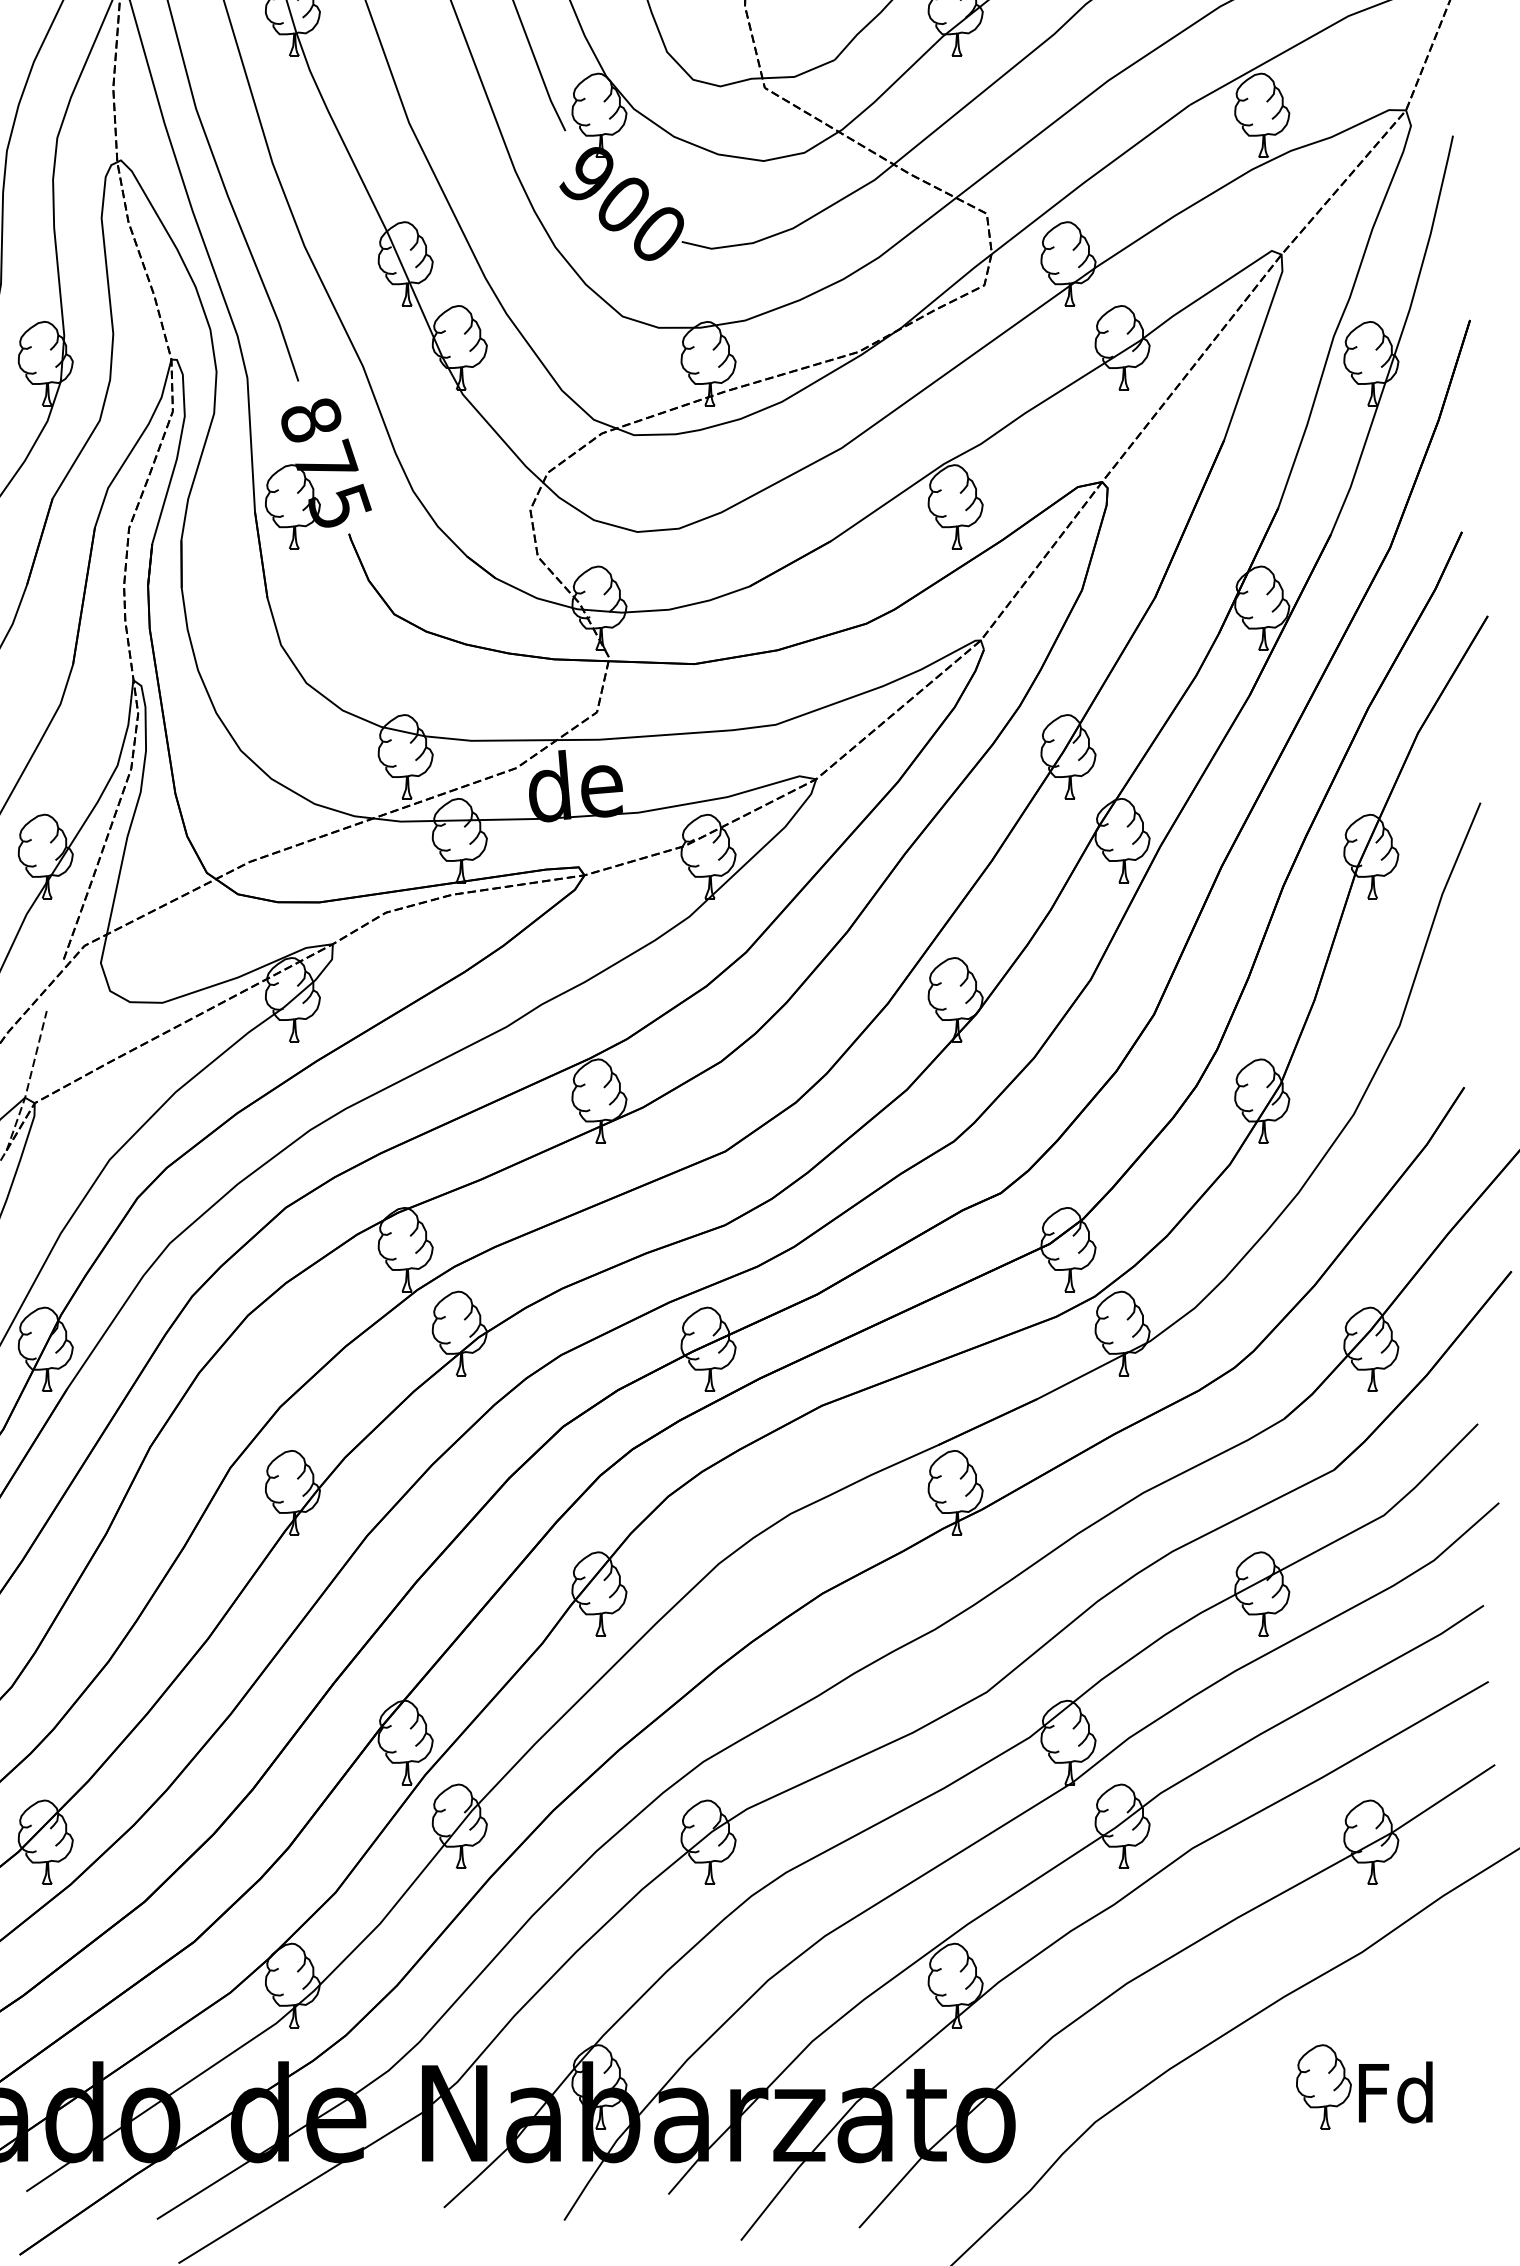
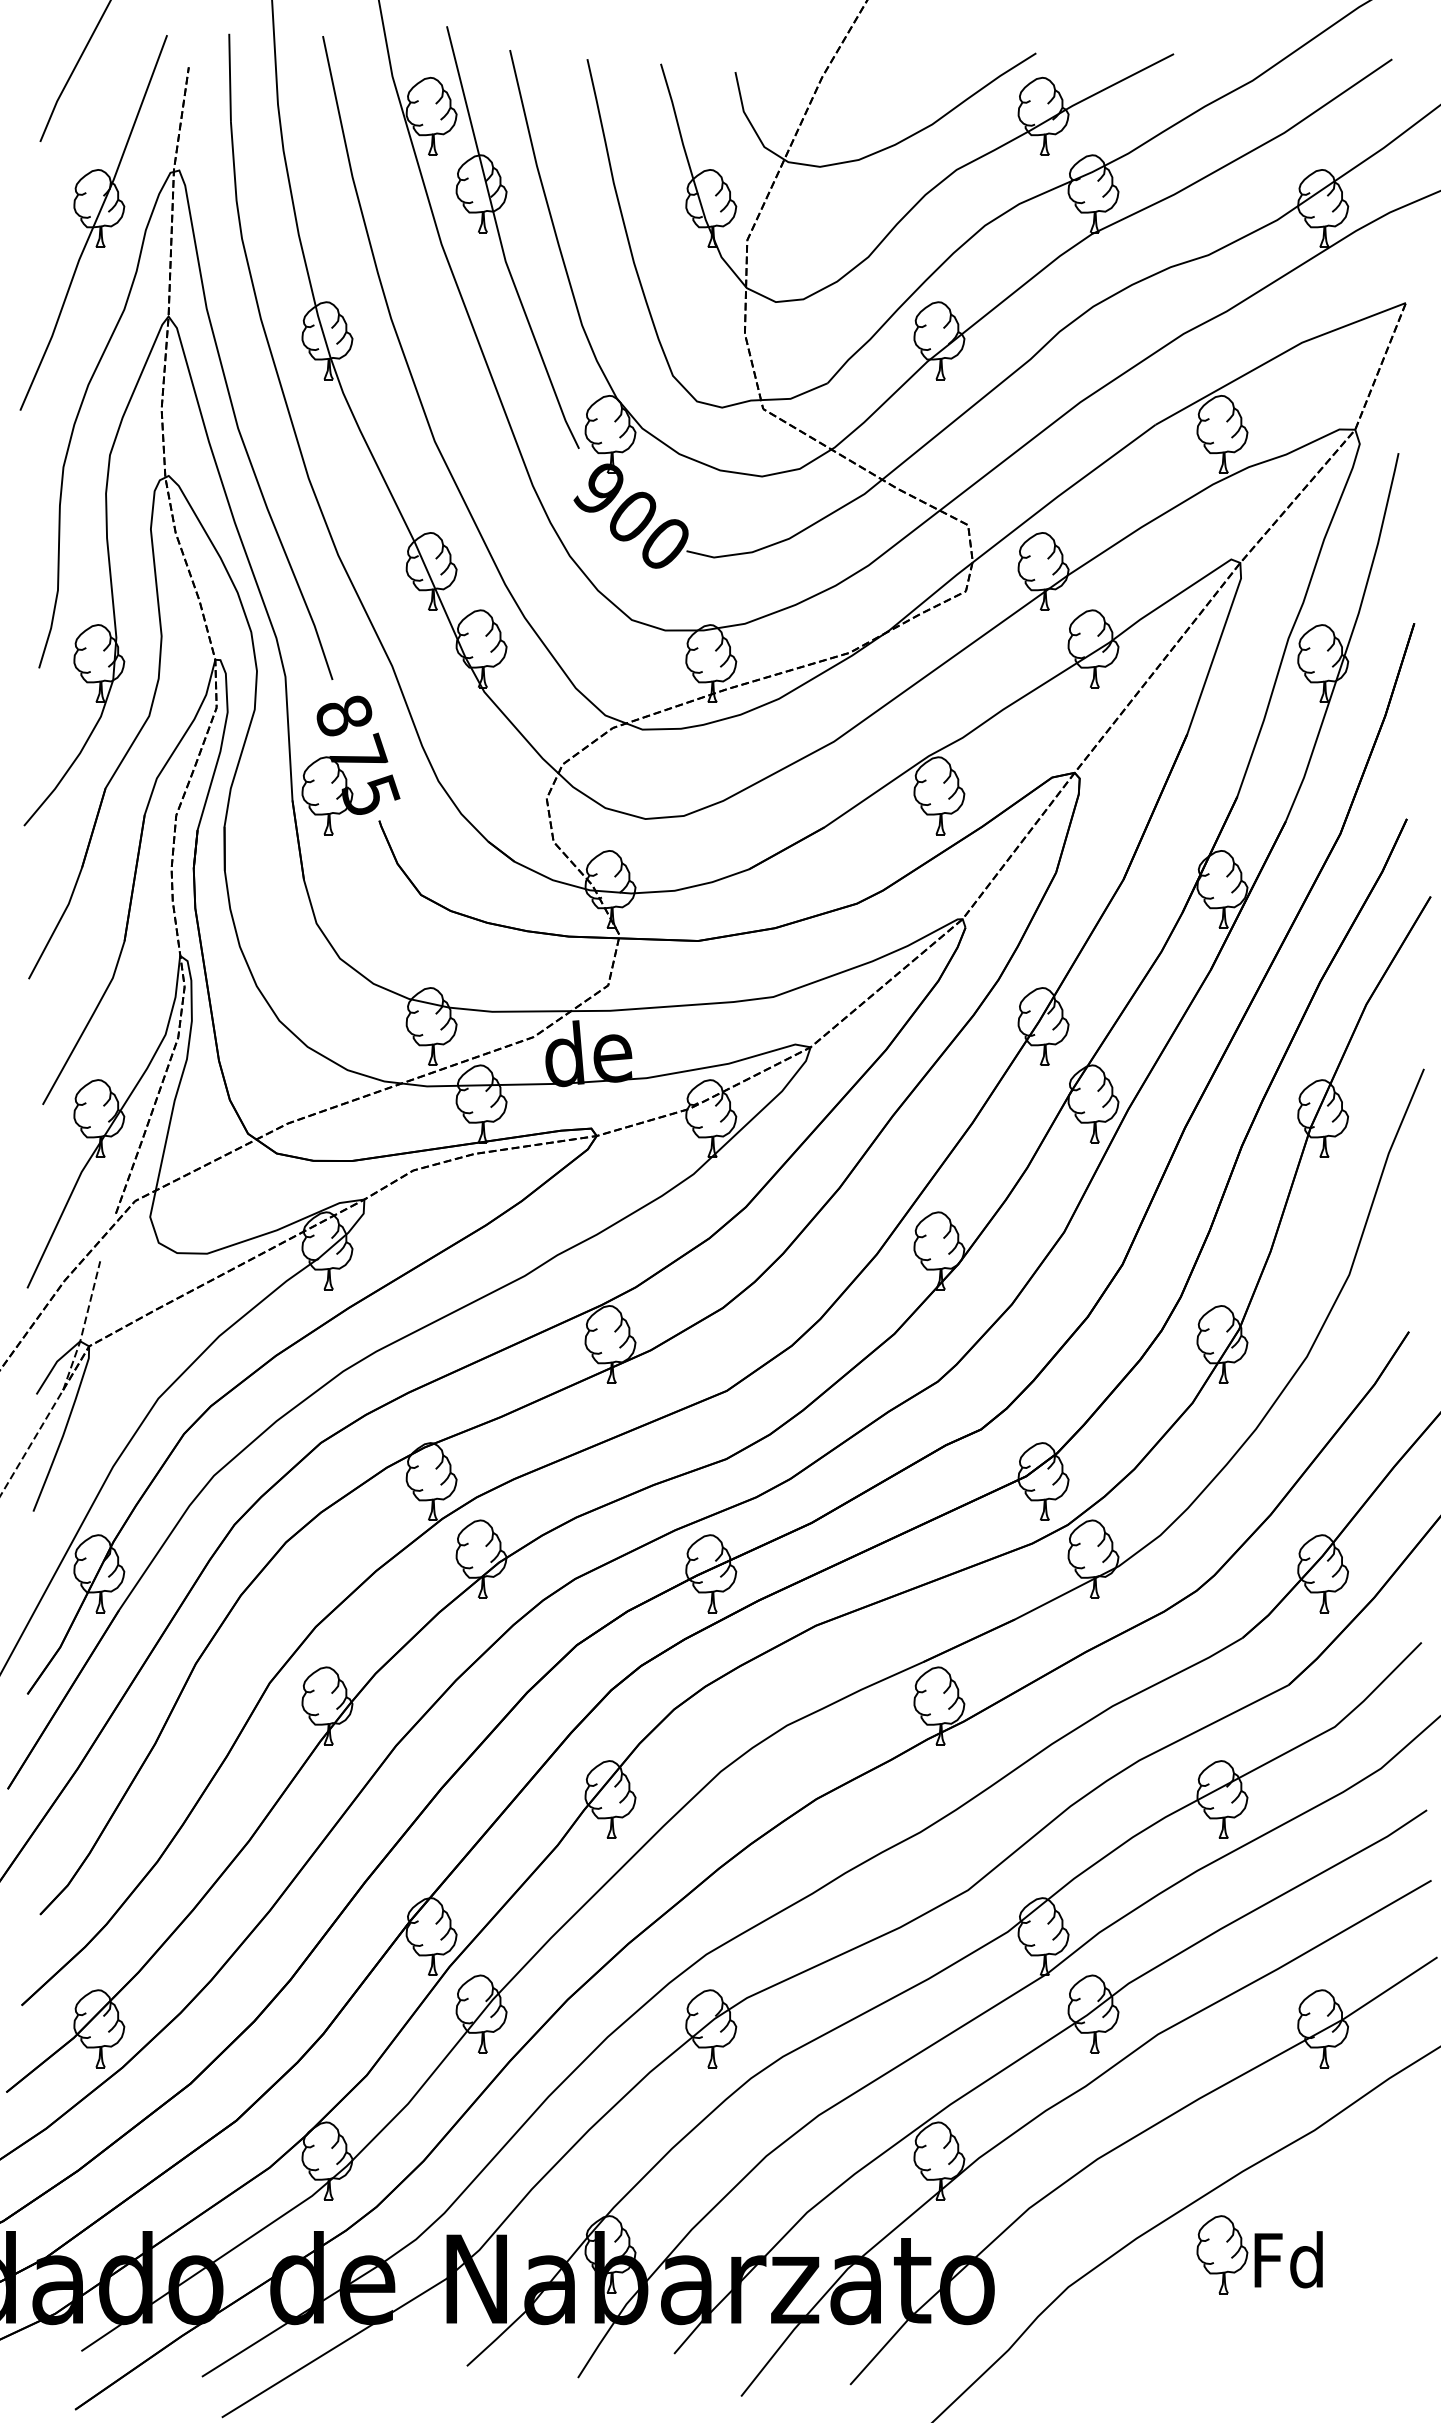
part: (1364, 2086) -> (1259, 2254), moved

